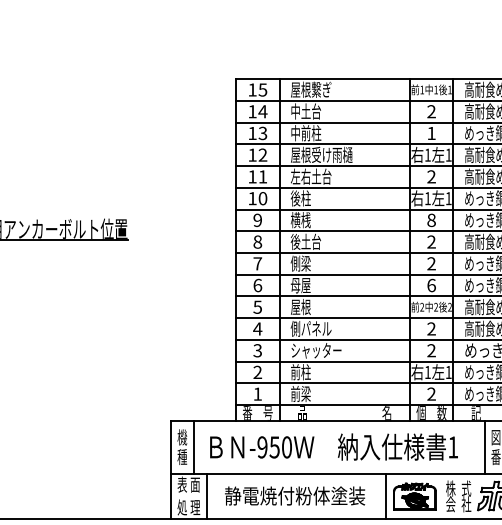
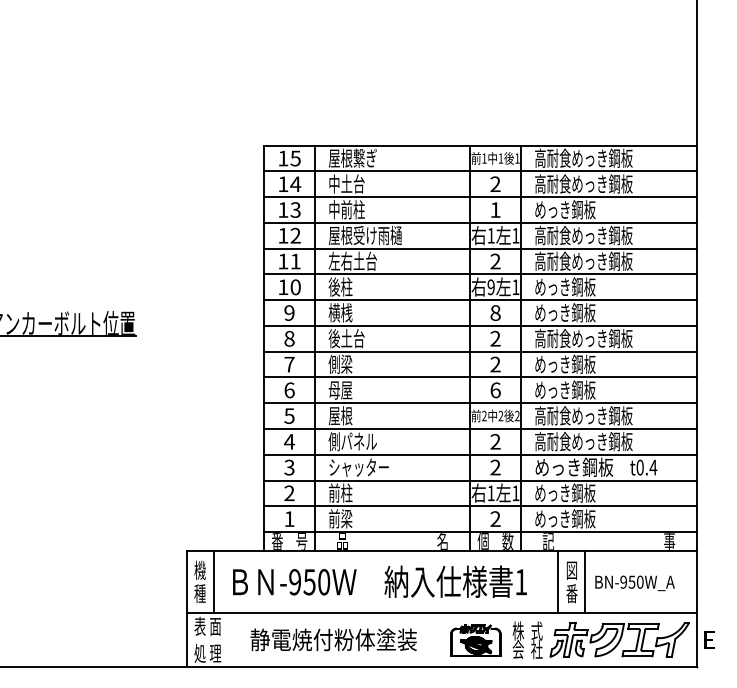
text: (427, 198) -> (490, 287), 1 -> 9
line: (207, 496) -> (229, 640), removed
line: (385, 496) -> (441, 640), removed

